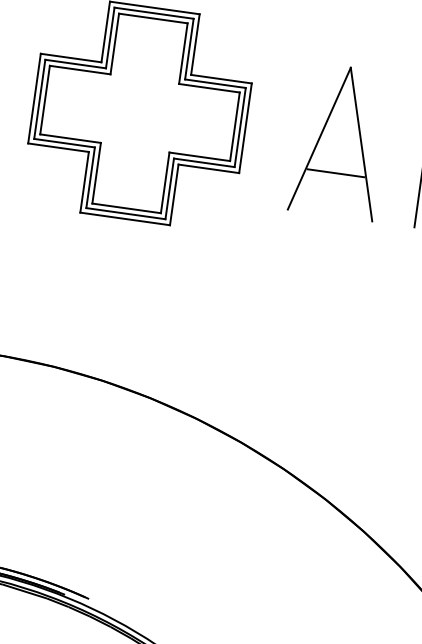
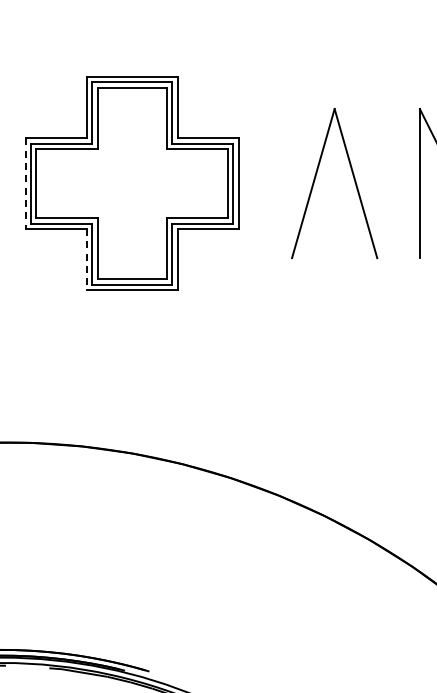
line: (34, 99) -> (25, 184), solid -> dashed
line: (335, 173) -> (334, 215), removed
line: (84, 182) -> (86, 259), solid -> dashed

